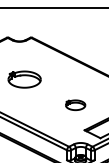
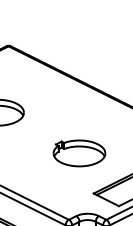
part: (75, 105) -> (79, 153), size x1.67

